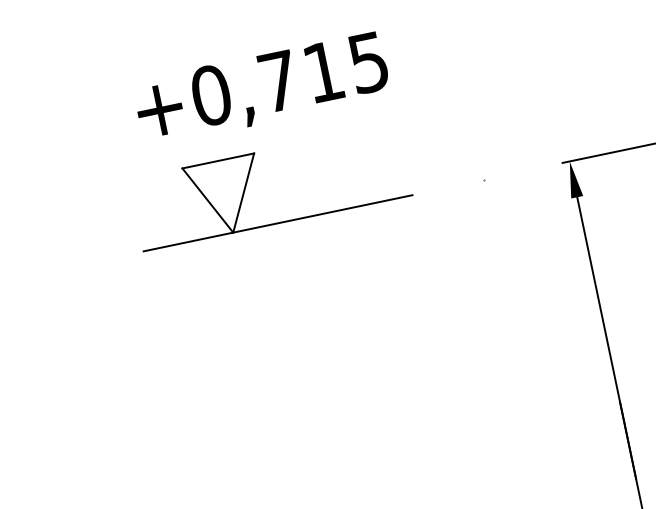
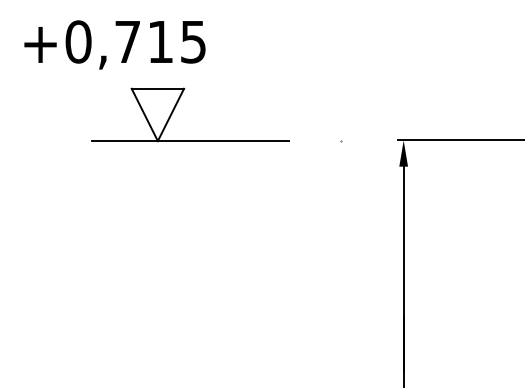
text: (261, 88) -> (114, 44), moved

